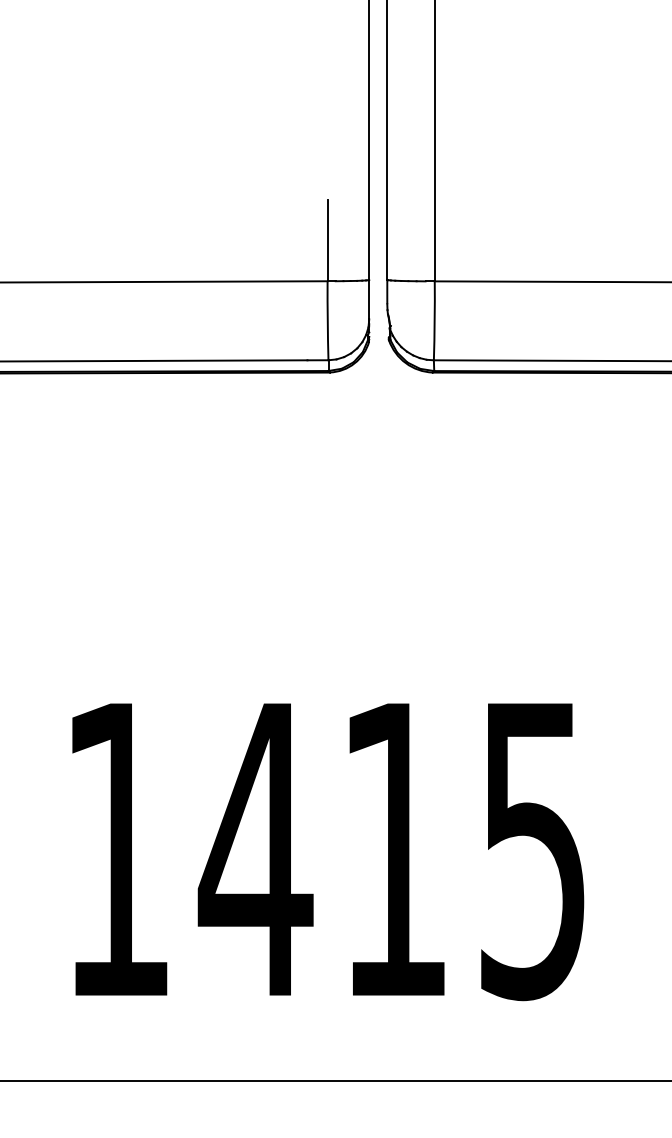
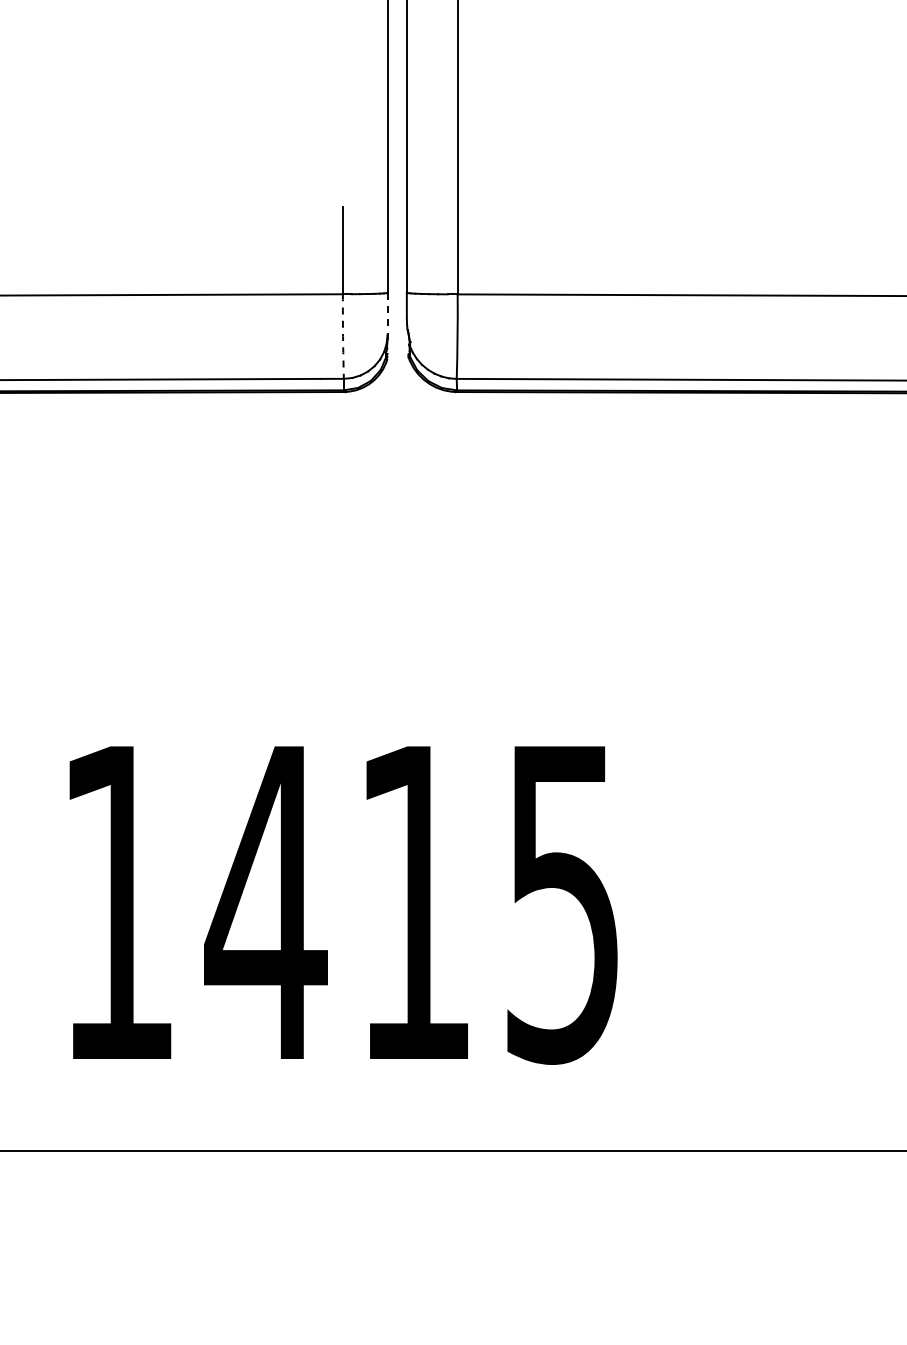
line: (369, 300) -> (387, 314), solid -> dashed
arc: (328, 320) -> (343, 336), solid -> dashed

